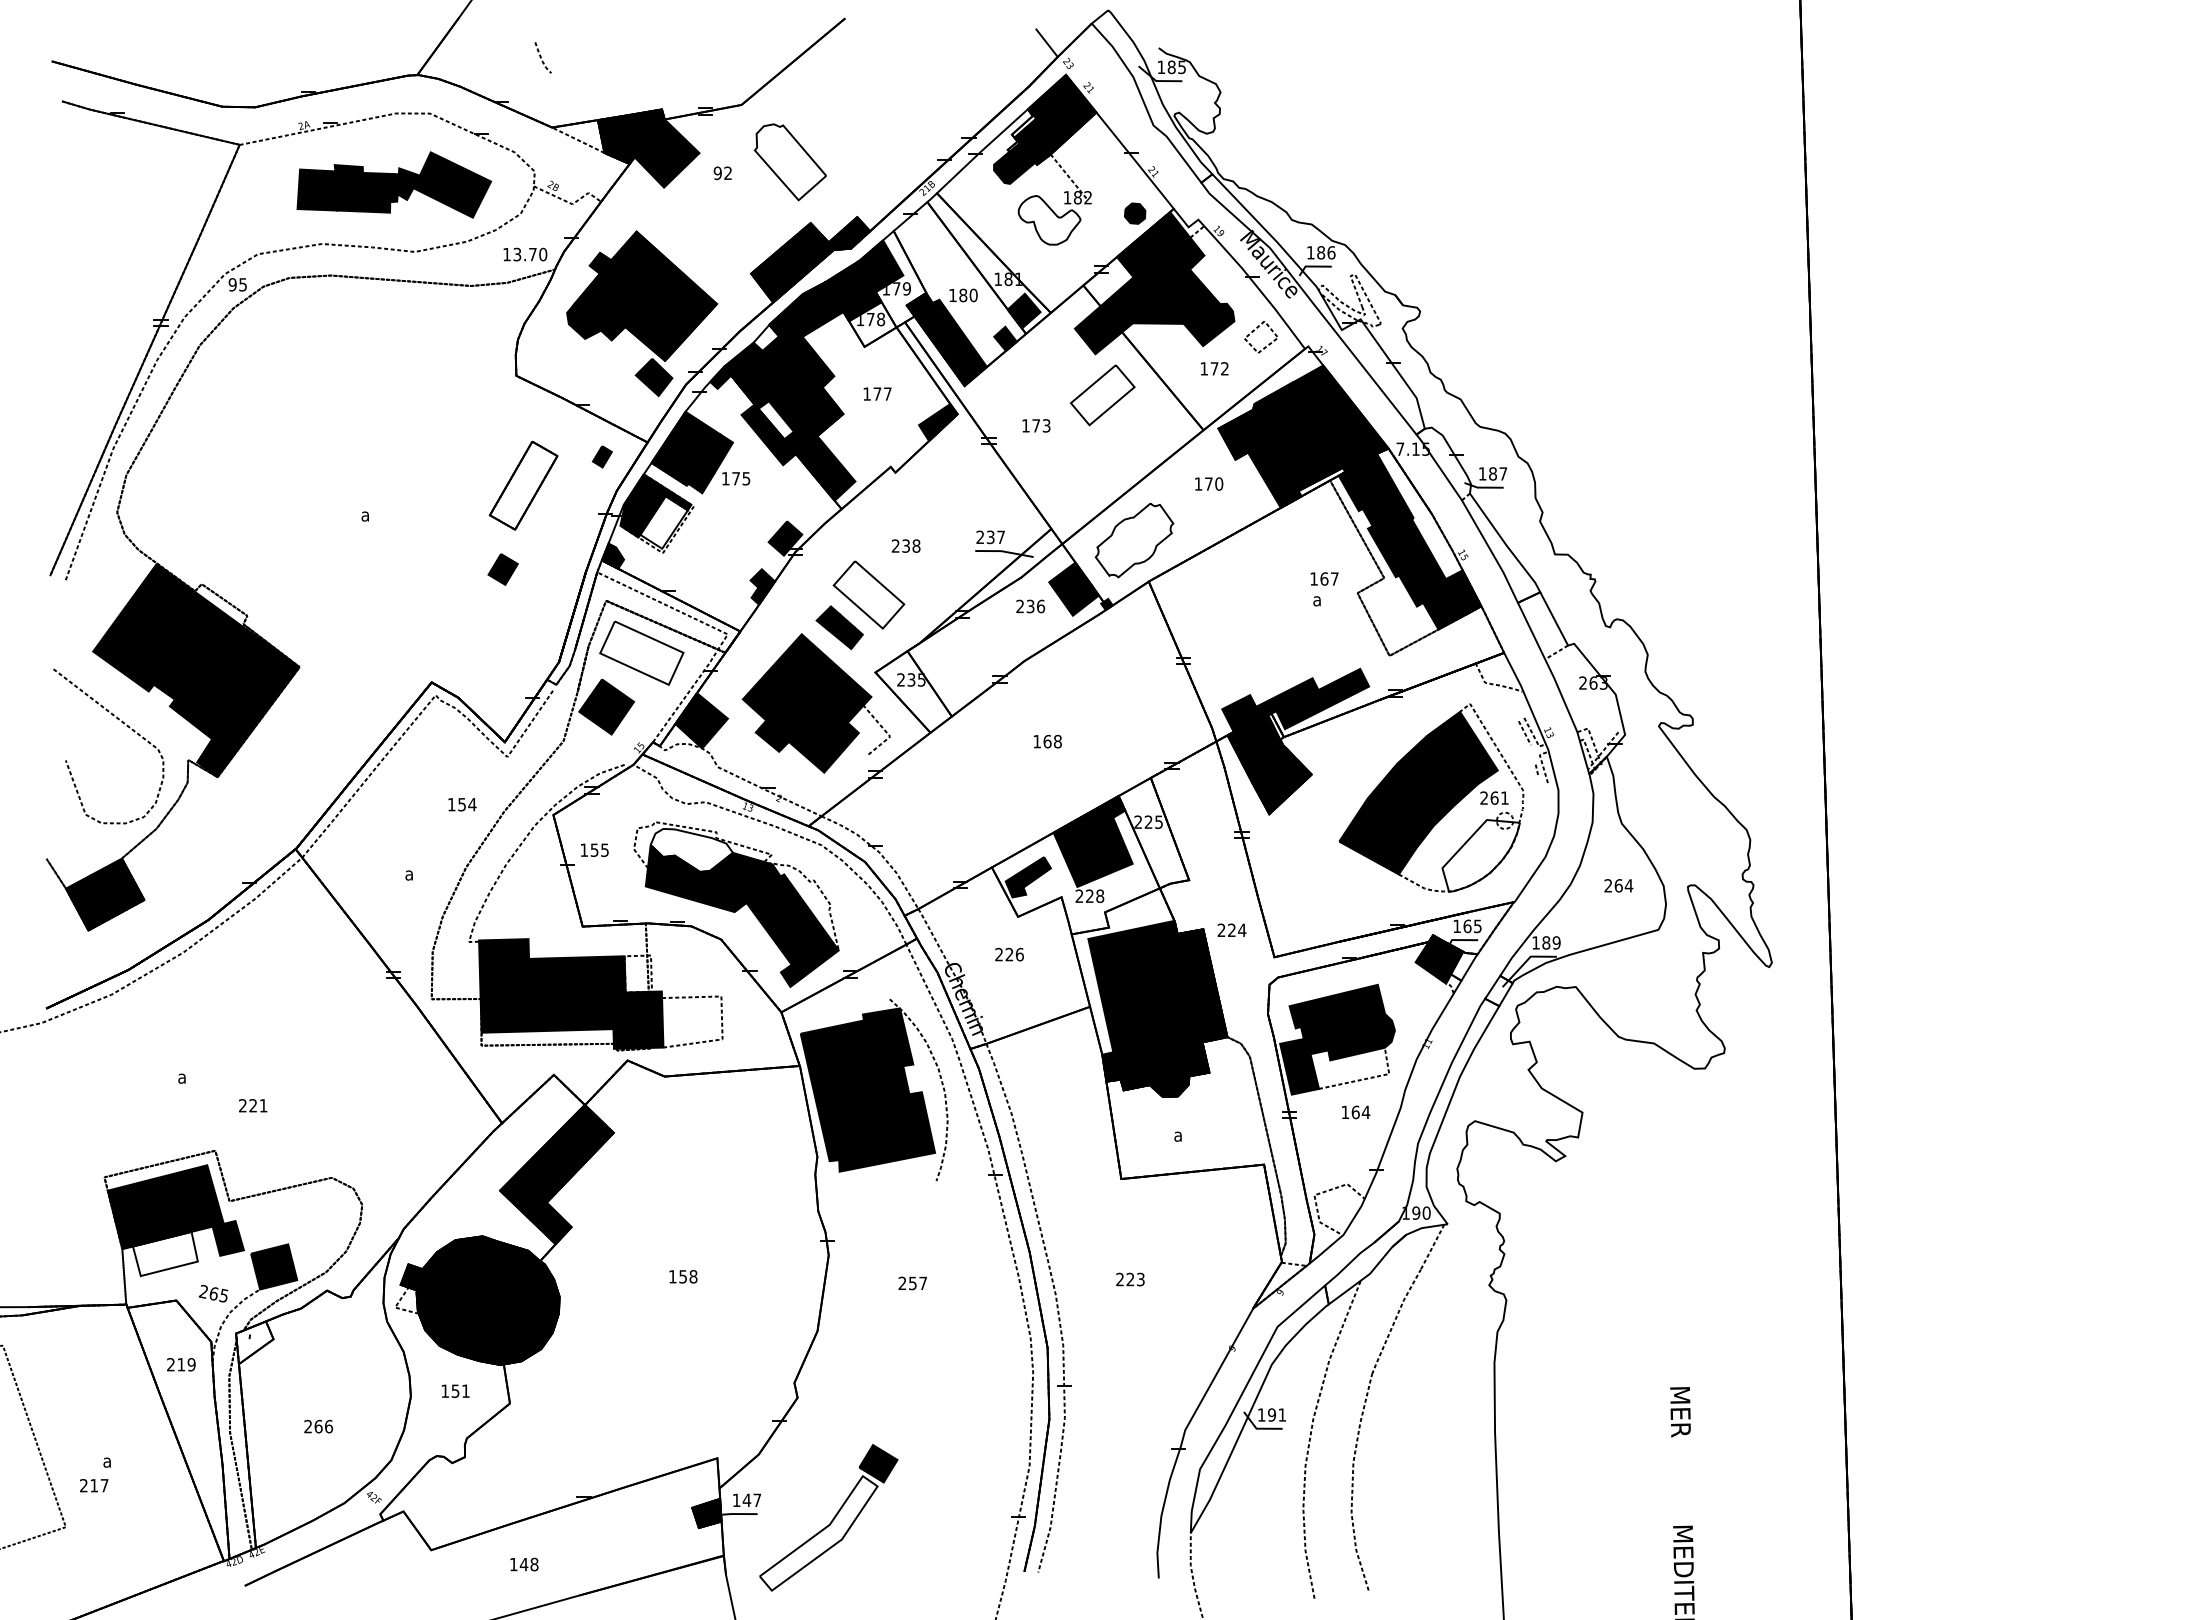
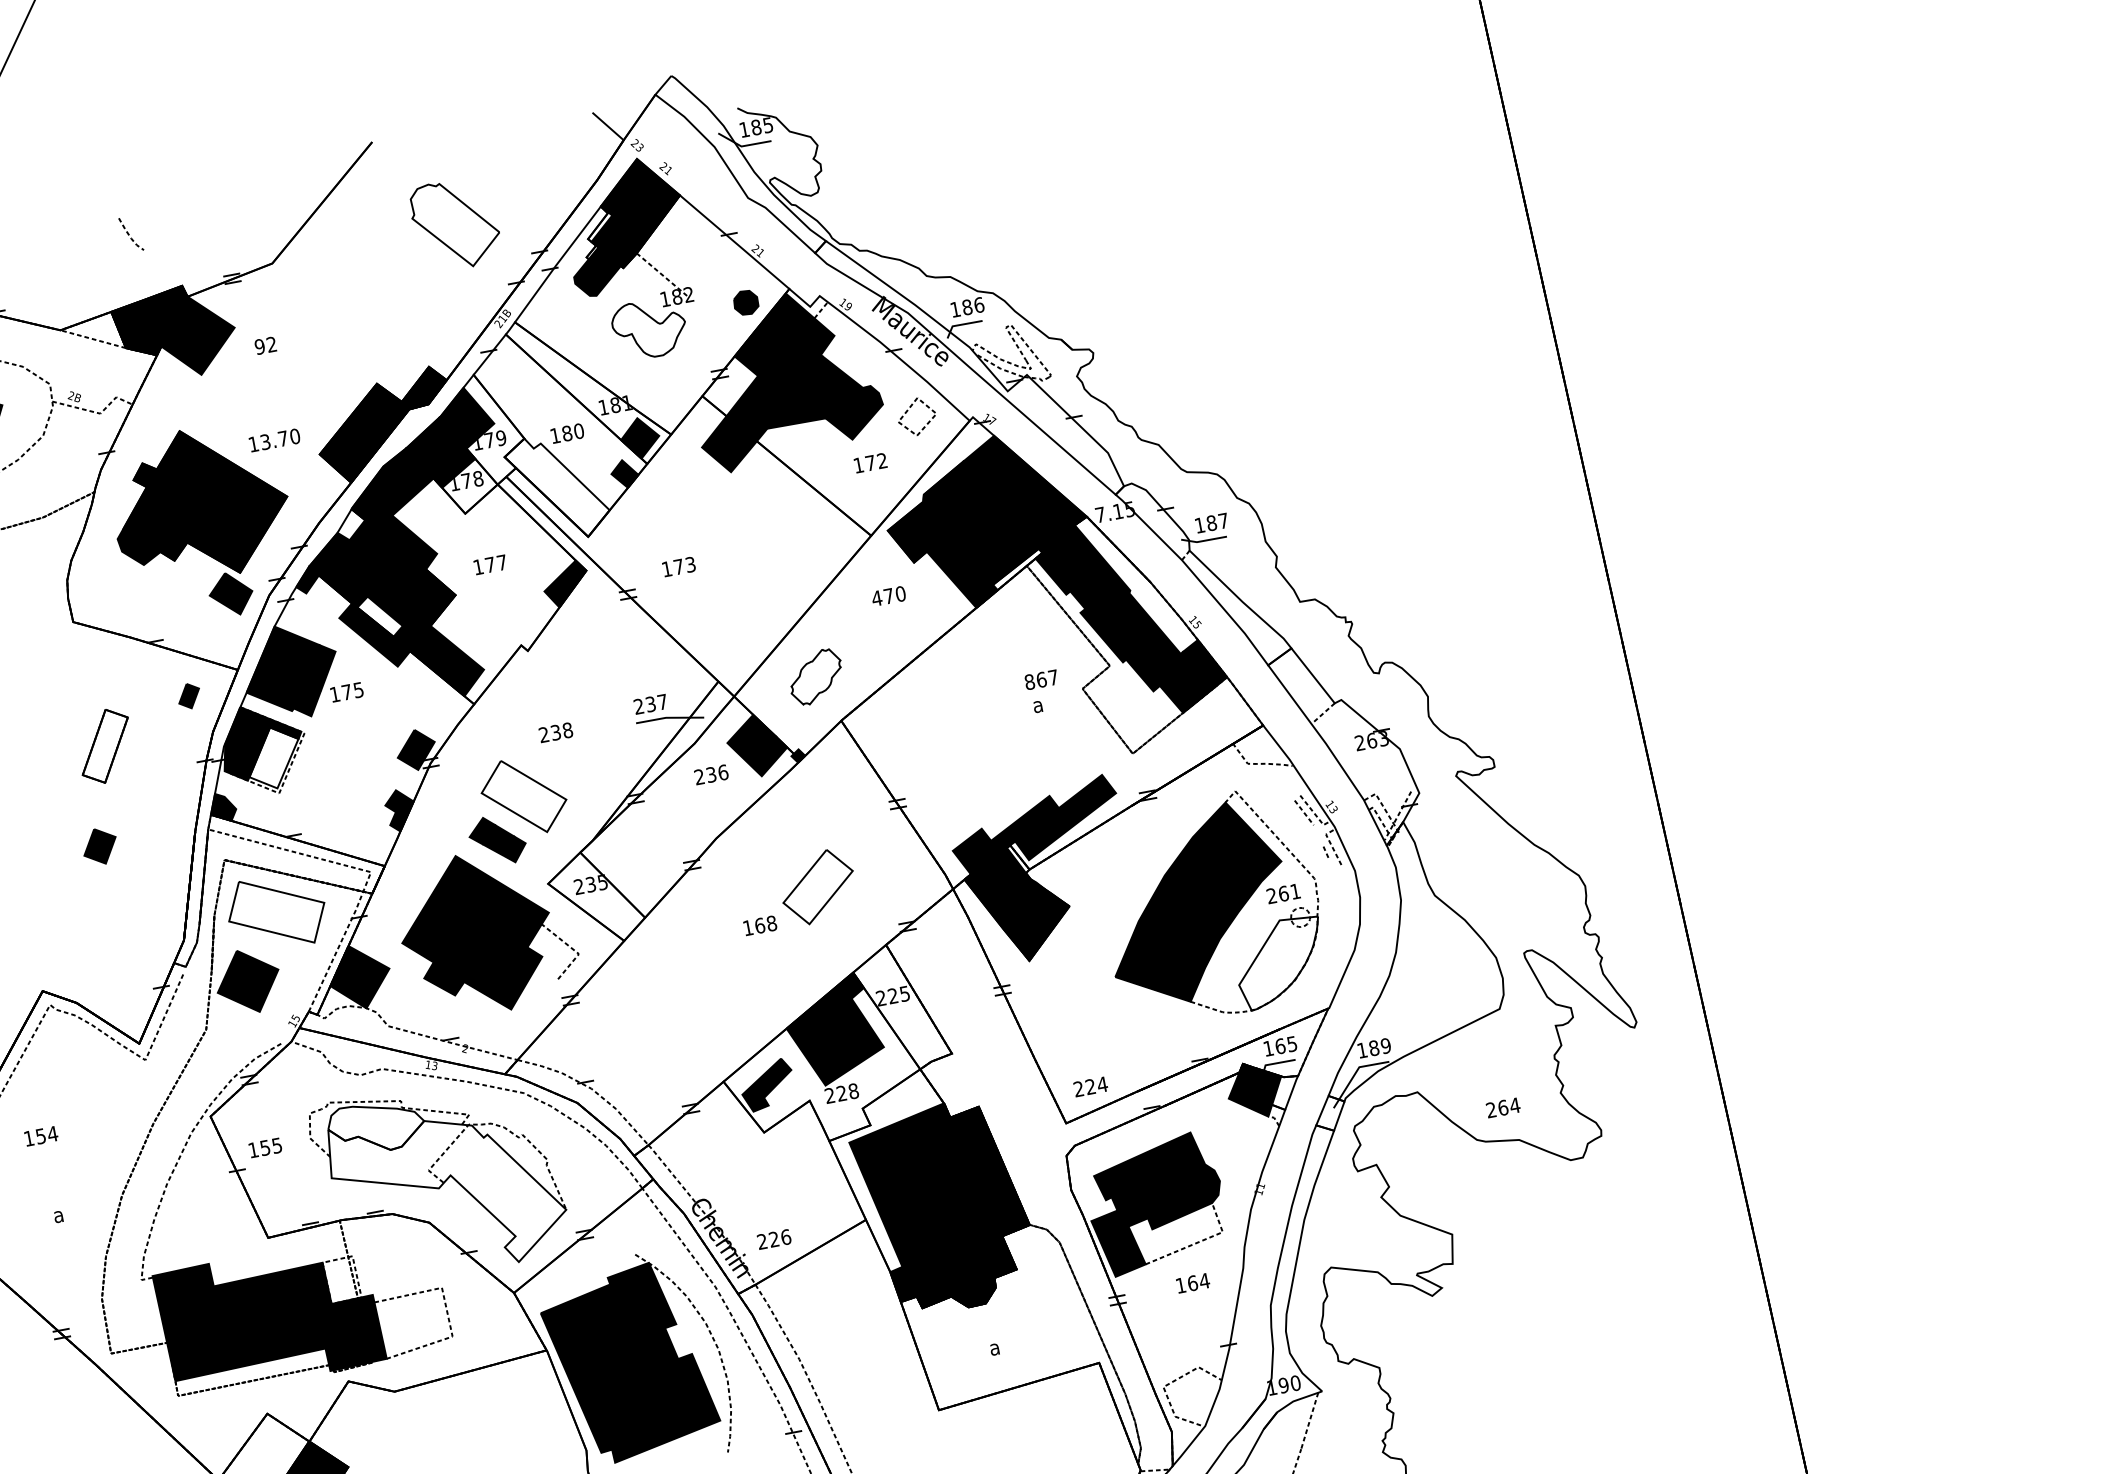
line: (541, 57) -> (129, 234), moved
part: (789, 162) -> (454, 224), moved
text: (525, 254) -> (274, 440), moved
fill: (946, 339) -> (557, 487), removed
part: (1102, 395) -> (817, 887), moved
text: (1198, 483) -> (876, 597), 170 -> 470
part: (523, 485) -> (105, 746), size x0.7
part: (1134, 540) -> (816, 676), size x0.6
text: (1314, 578) -> (1030, 681), 167 -> 867
text: (462, 804) -> (41, 1136), moved
text: (1618, 885) -> (1502, 1107), moved
fill: (741, 915) -> (447, 1190), removed
text: (1231, 929) -> (1090, 1086), moved
text: (1009, 954) -> (774, 1239), moved

